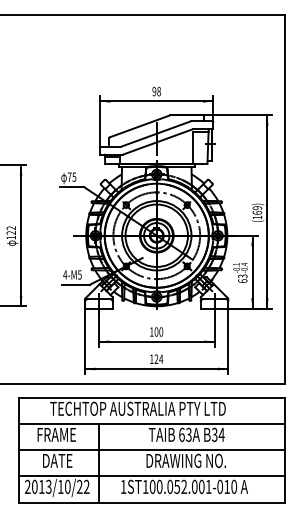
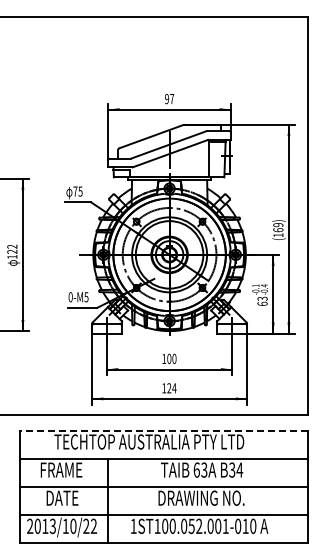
text: (159, 92) -> (172, 99), 98 -> 97
text: (65, 275) -> (70, 297), 4-M5 -> 0-M5
line: (151, 398) -> (163, 430), solid -> dashed

